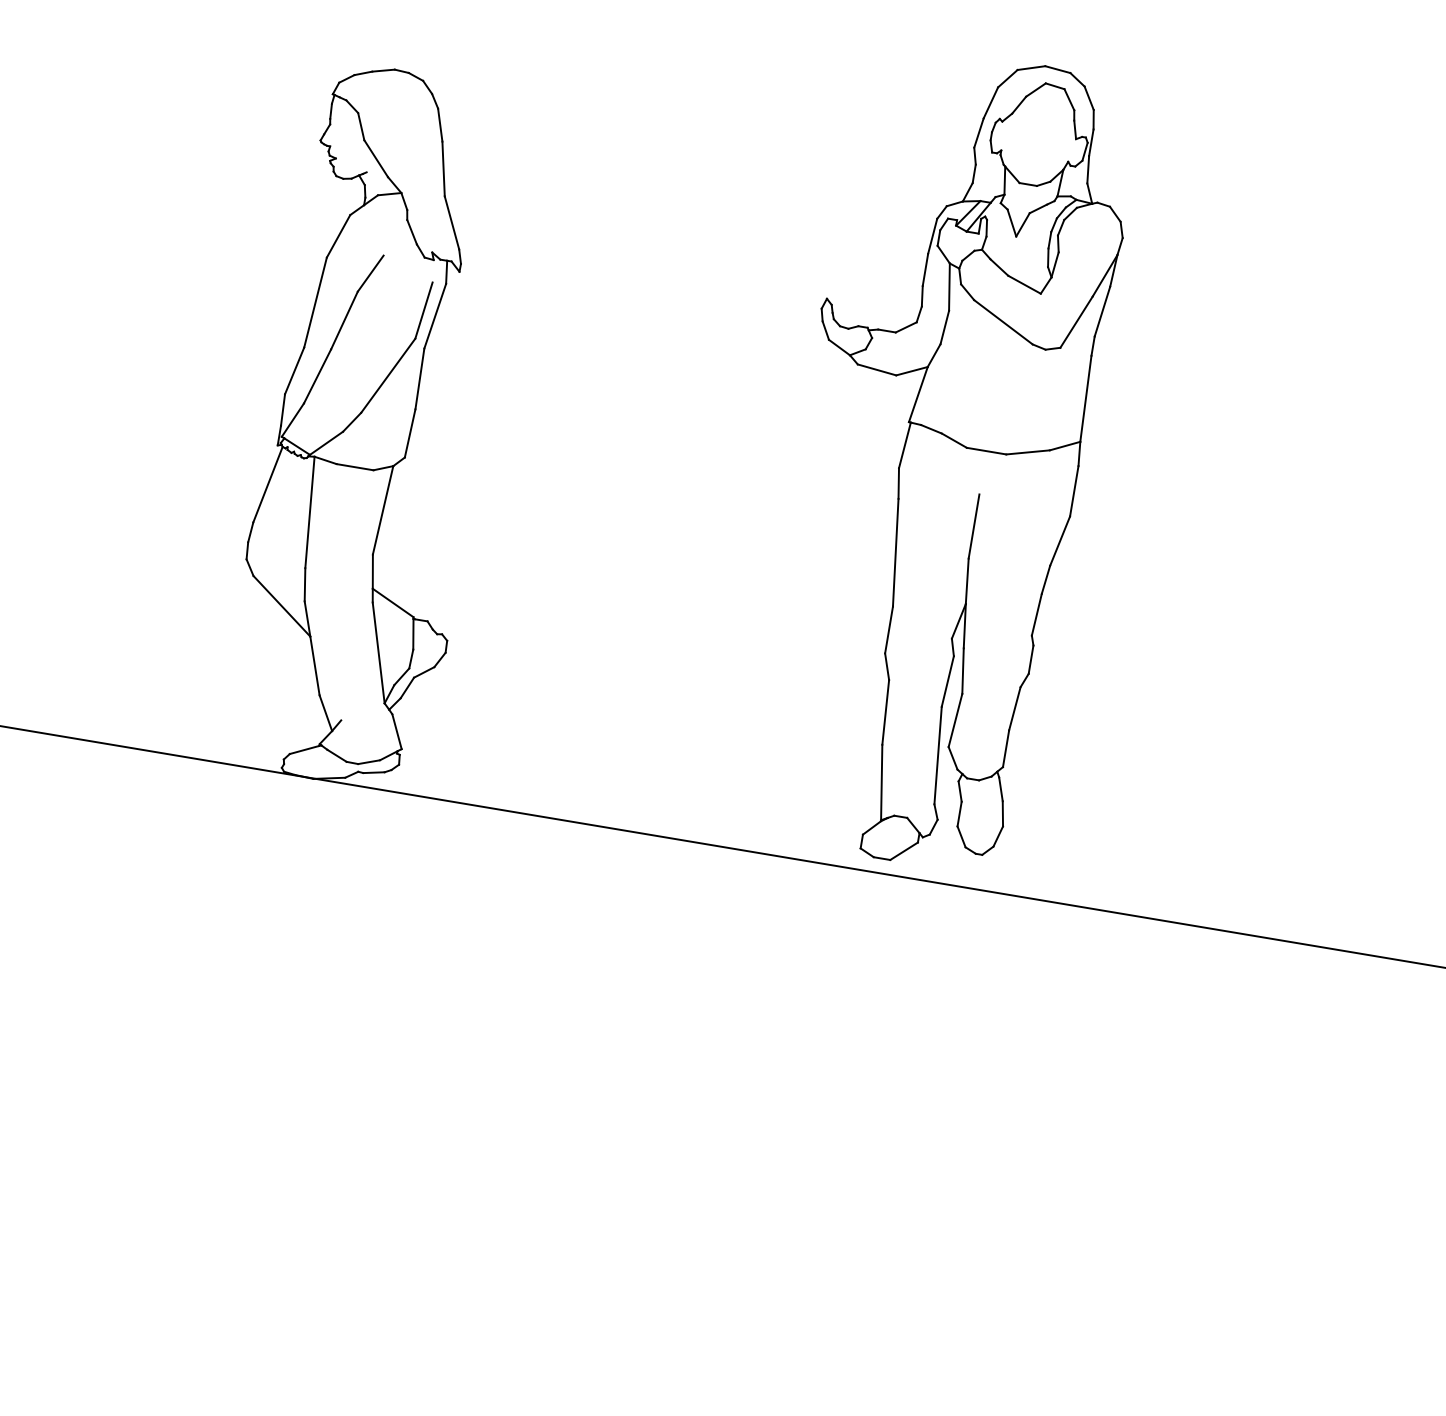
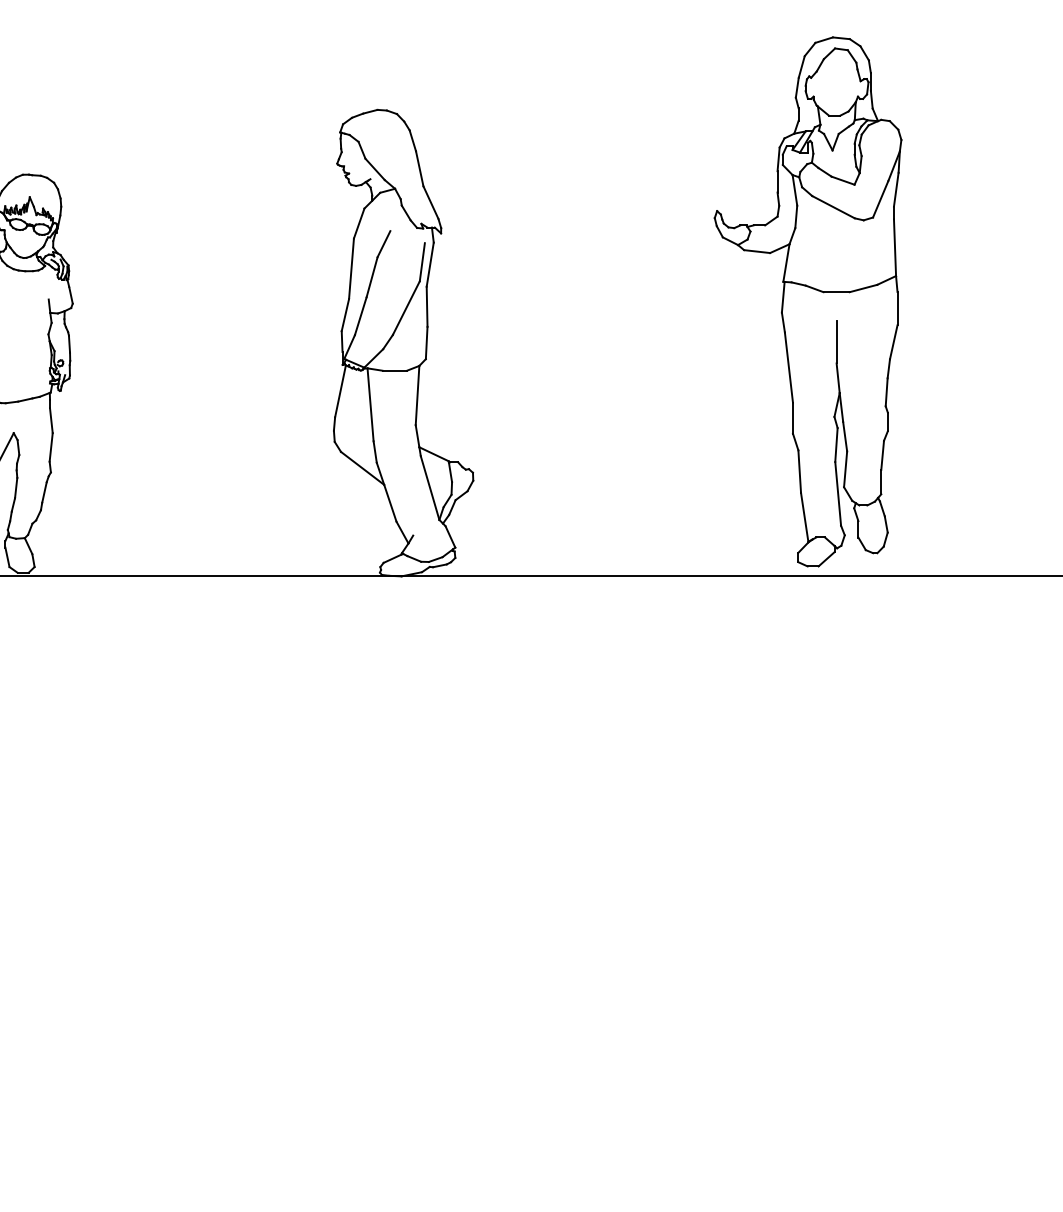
part: (940, 457) -> (807, 301), moved

